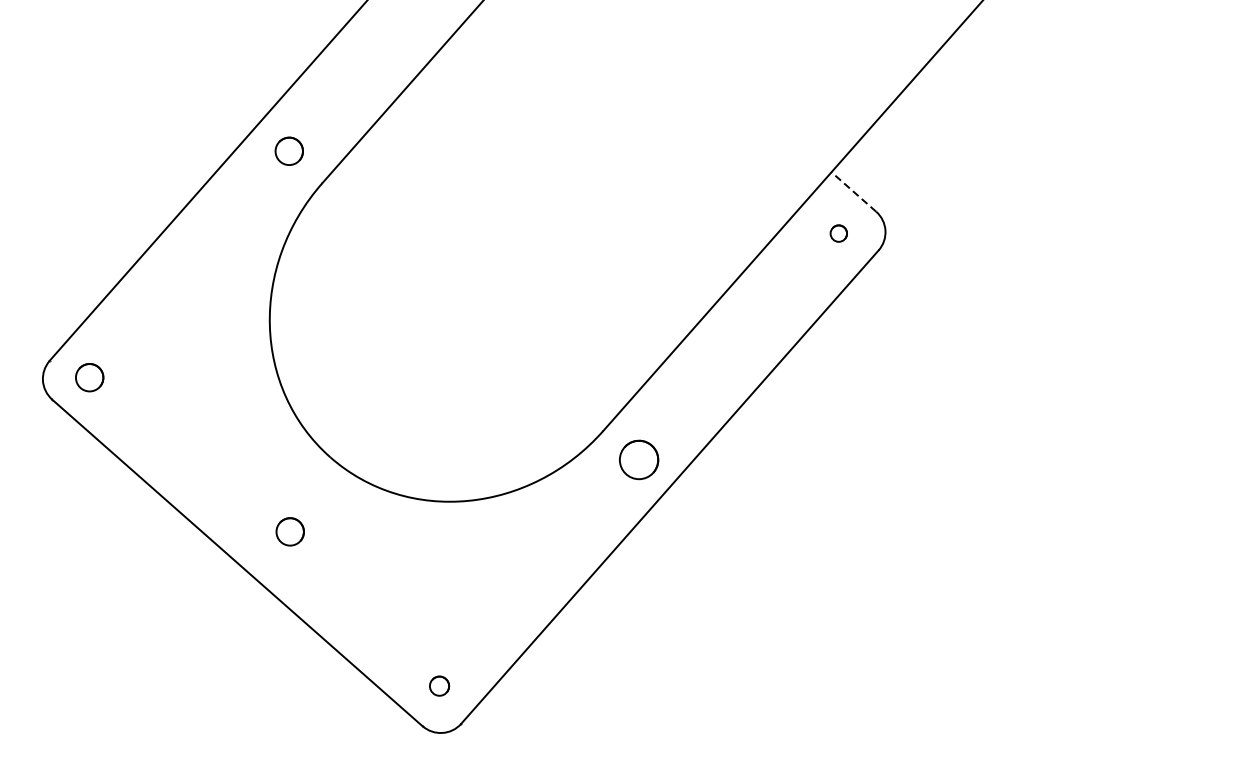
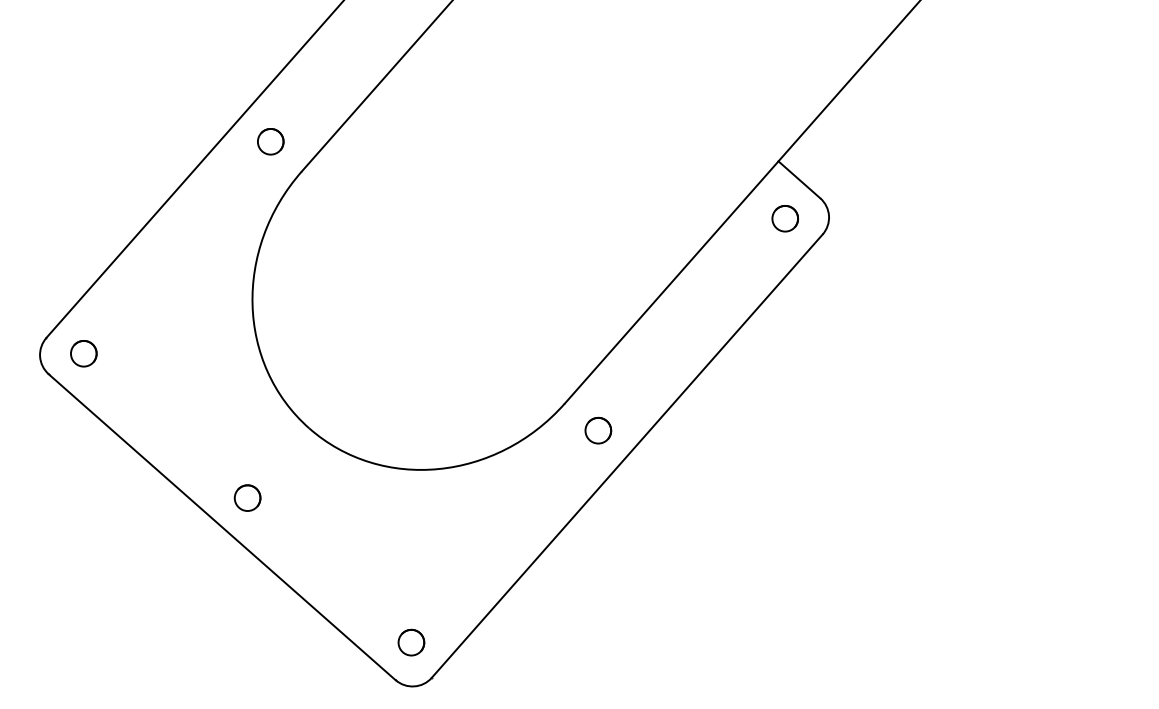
line: (853, 191) -> (799, 179), dashed -> solid
part: (838, 233) -> (785, 218), size x1.67
part: (639, 459) -> (598, 430), size x0.71
part: (290, 531) -> (247, 497), moved
part: (439, 686) -> (411, 642), size x1.43

